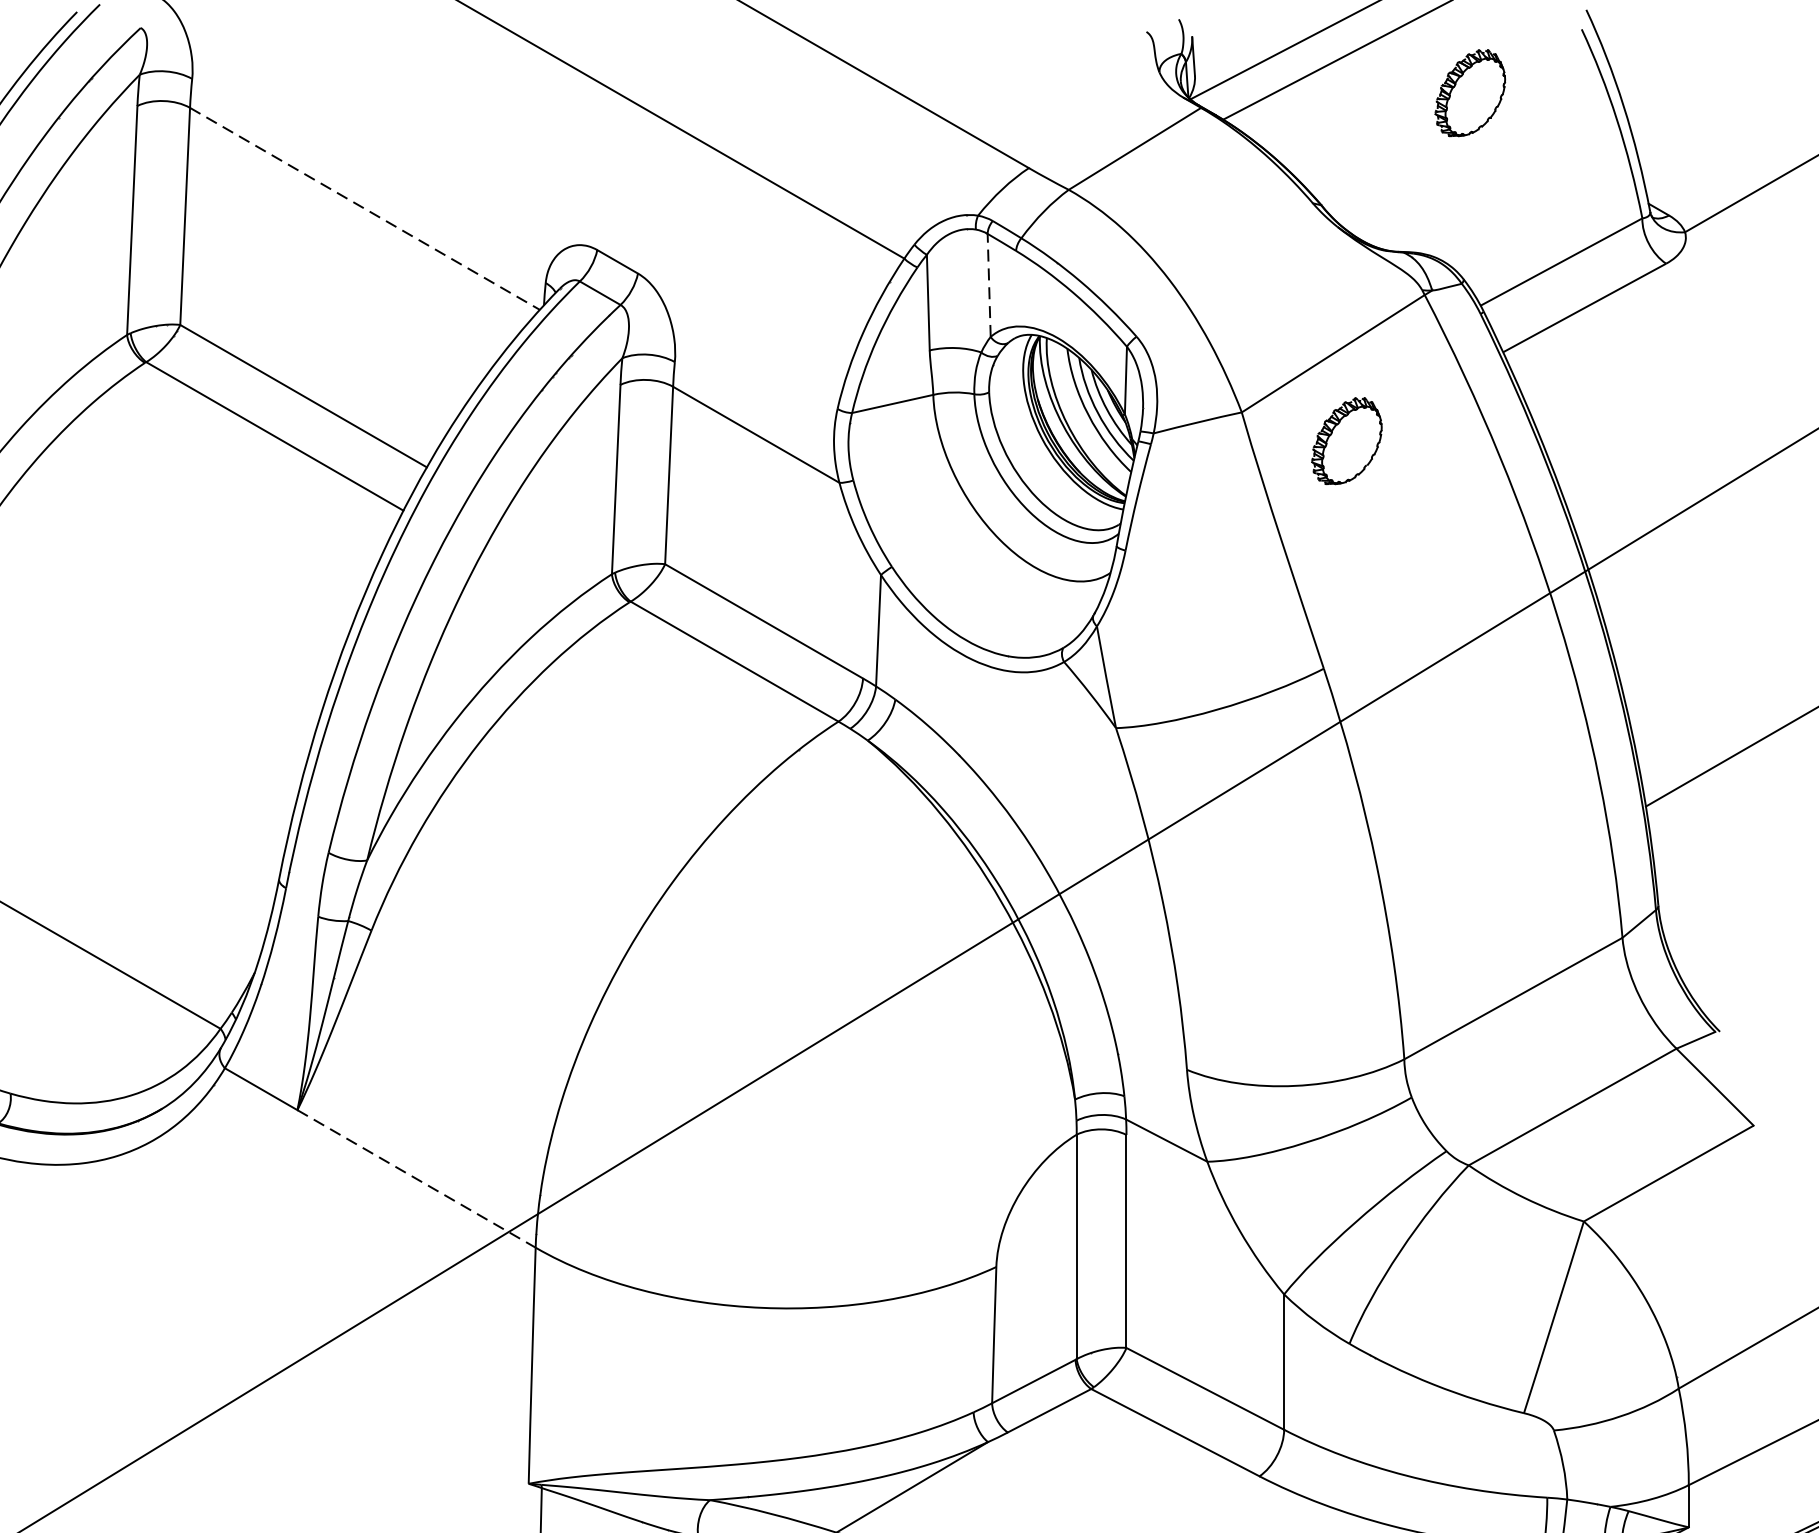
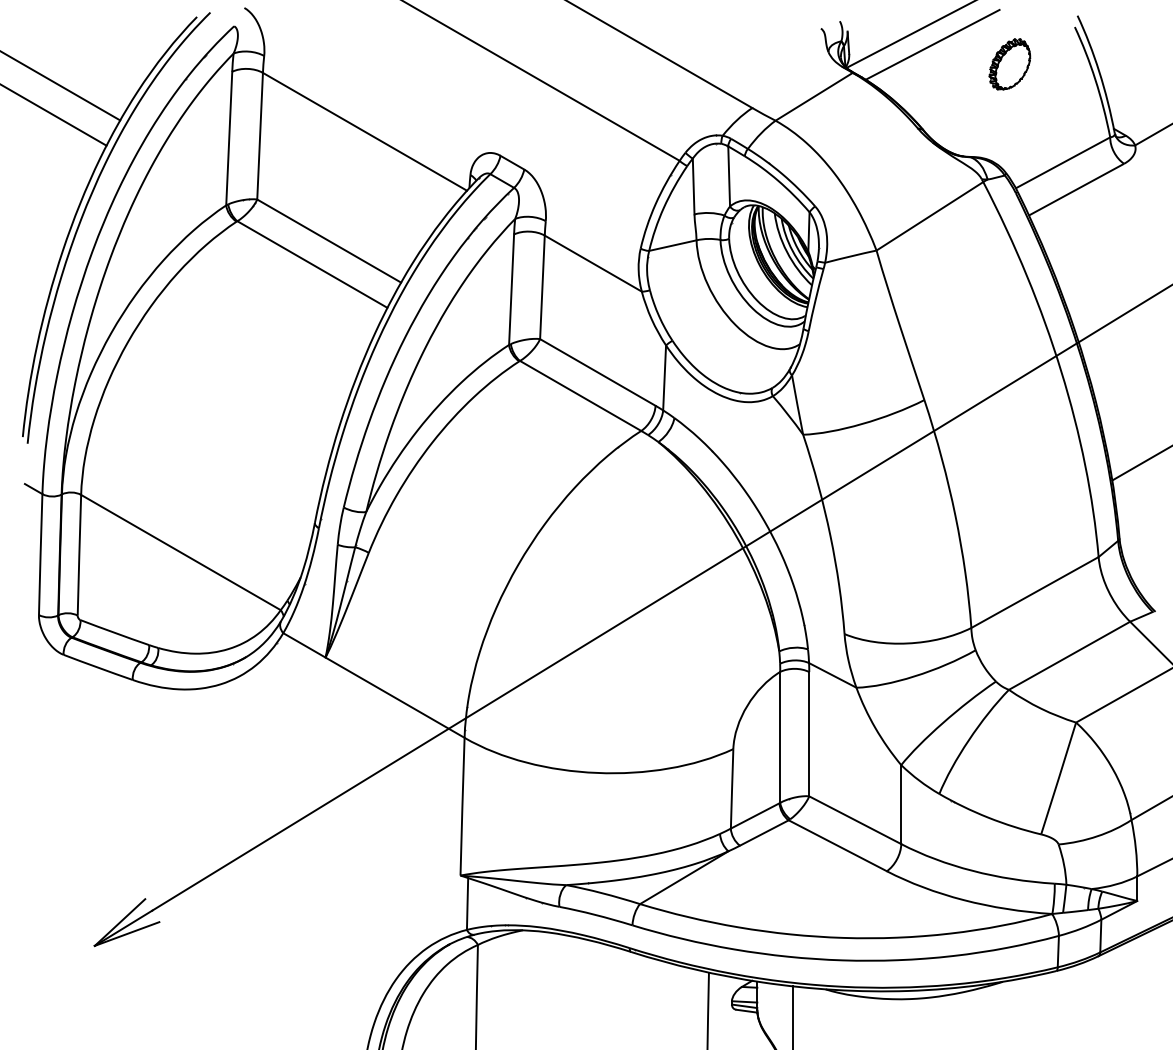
line: (364, 208) -> (364, 131), dashed -> solid
line: (989, 283) -> (729, 175), dashed -> solid
part: (1346, 441) -> (937, 267), removed
line: (417, 1178) -> (395, 697), dashed -> solid

